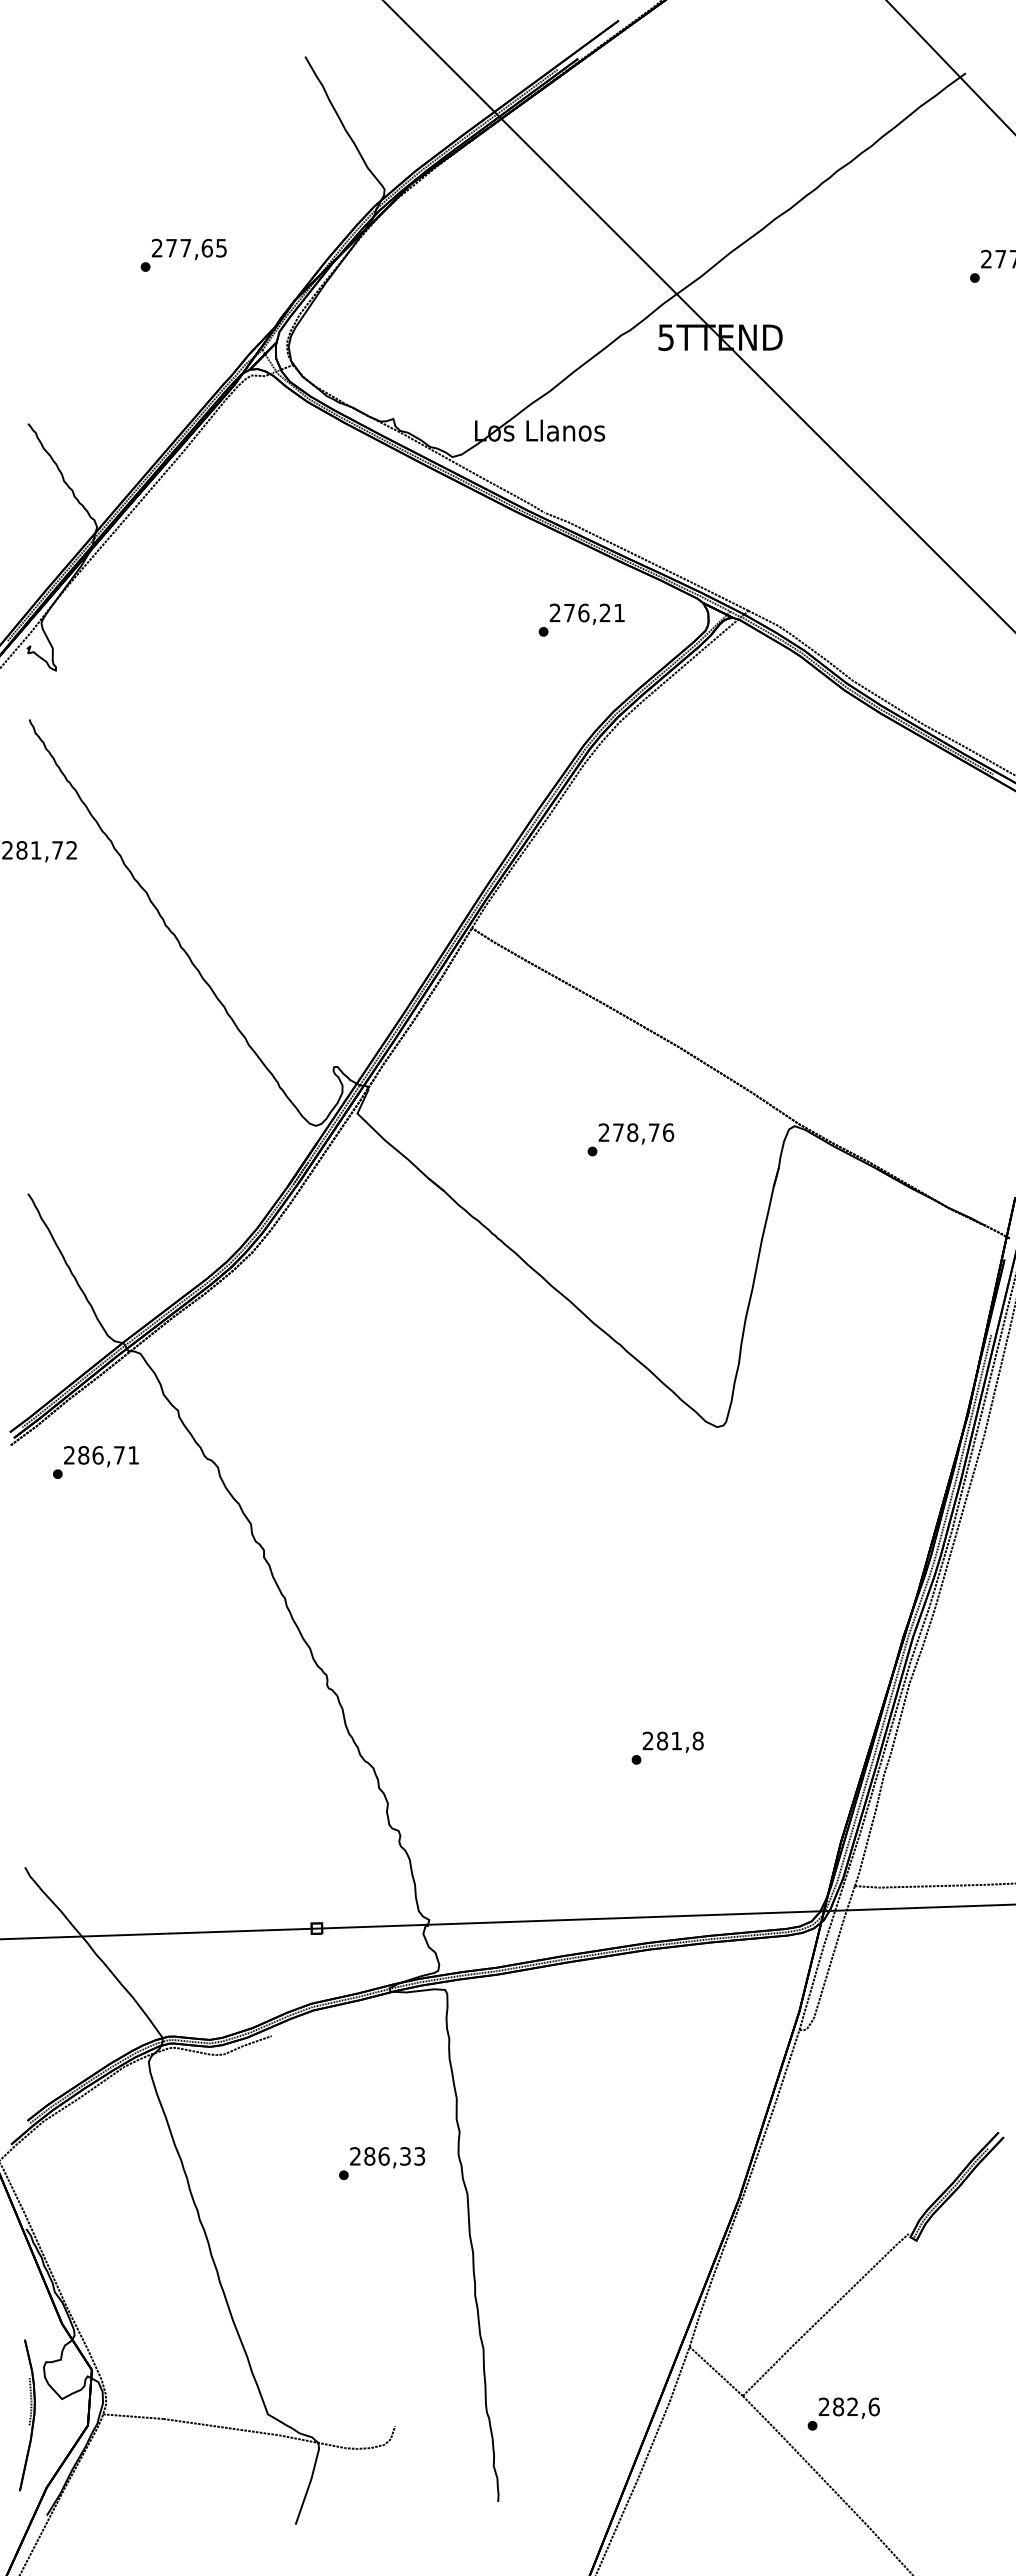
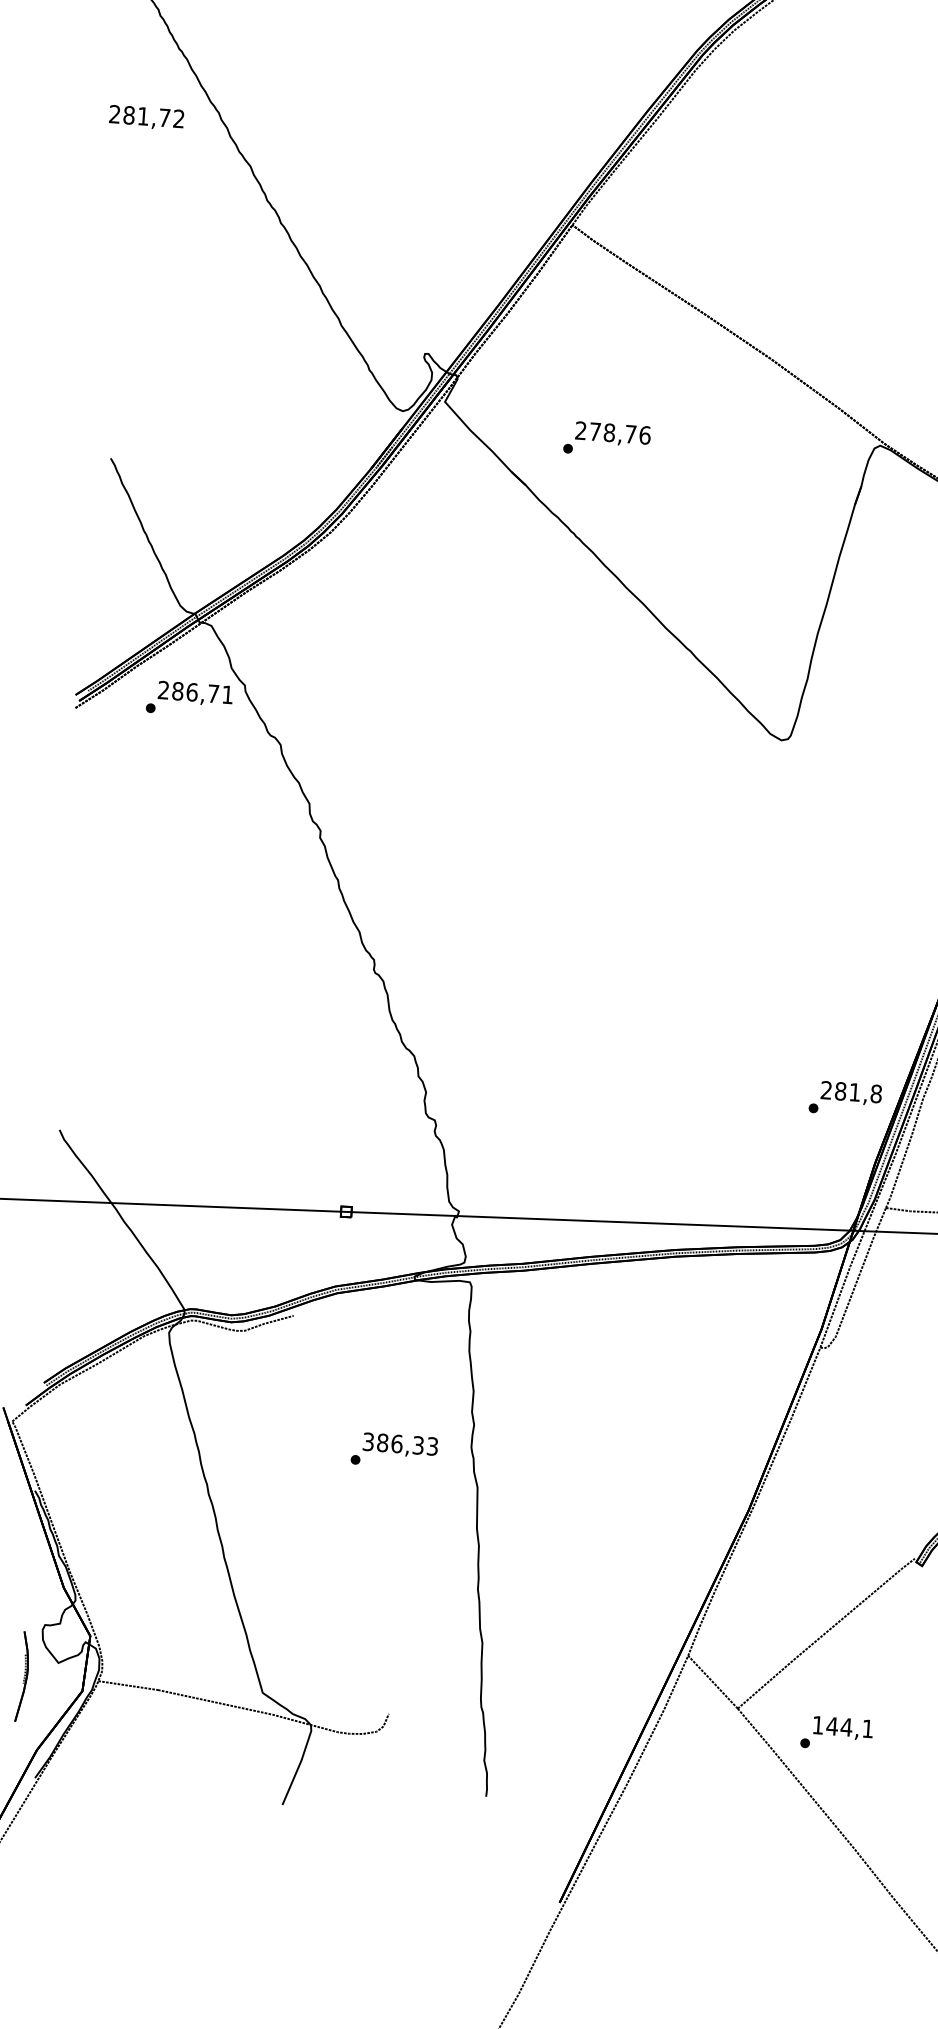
text: (630, 1139) -> (606, 439), moved
text: (95, 1462) -> (189, 699), moved
text: (667, 1747) -> (845, 1098), moved
text: (355, 2156) -> (368, 1441), 286,33 -> 386,33
text: (848, 2406) -> (842, 1726), 282,6 -> 144,1
part: (27, 2415) -> (22, 1676), size x0.6

